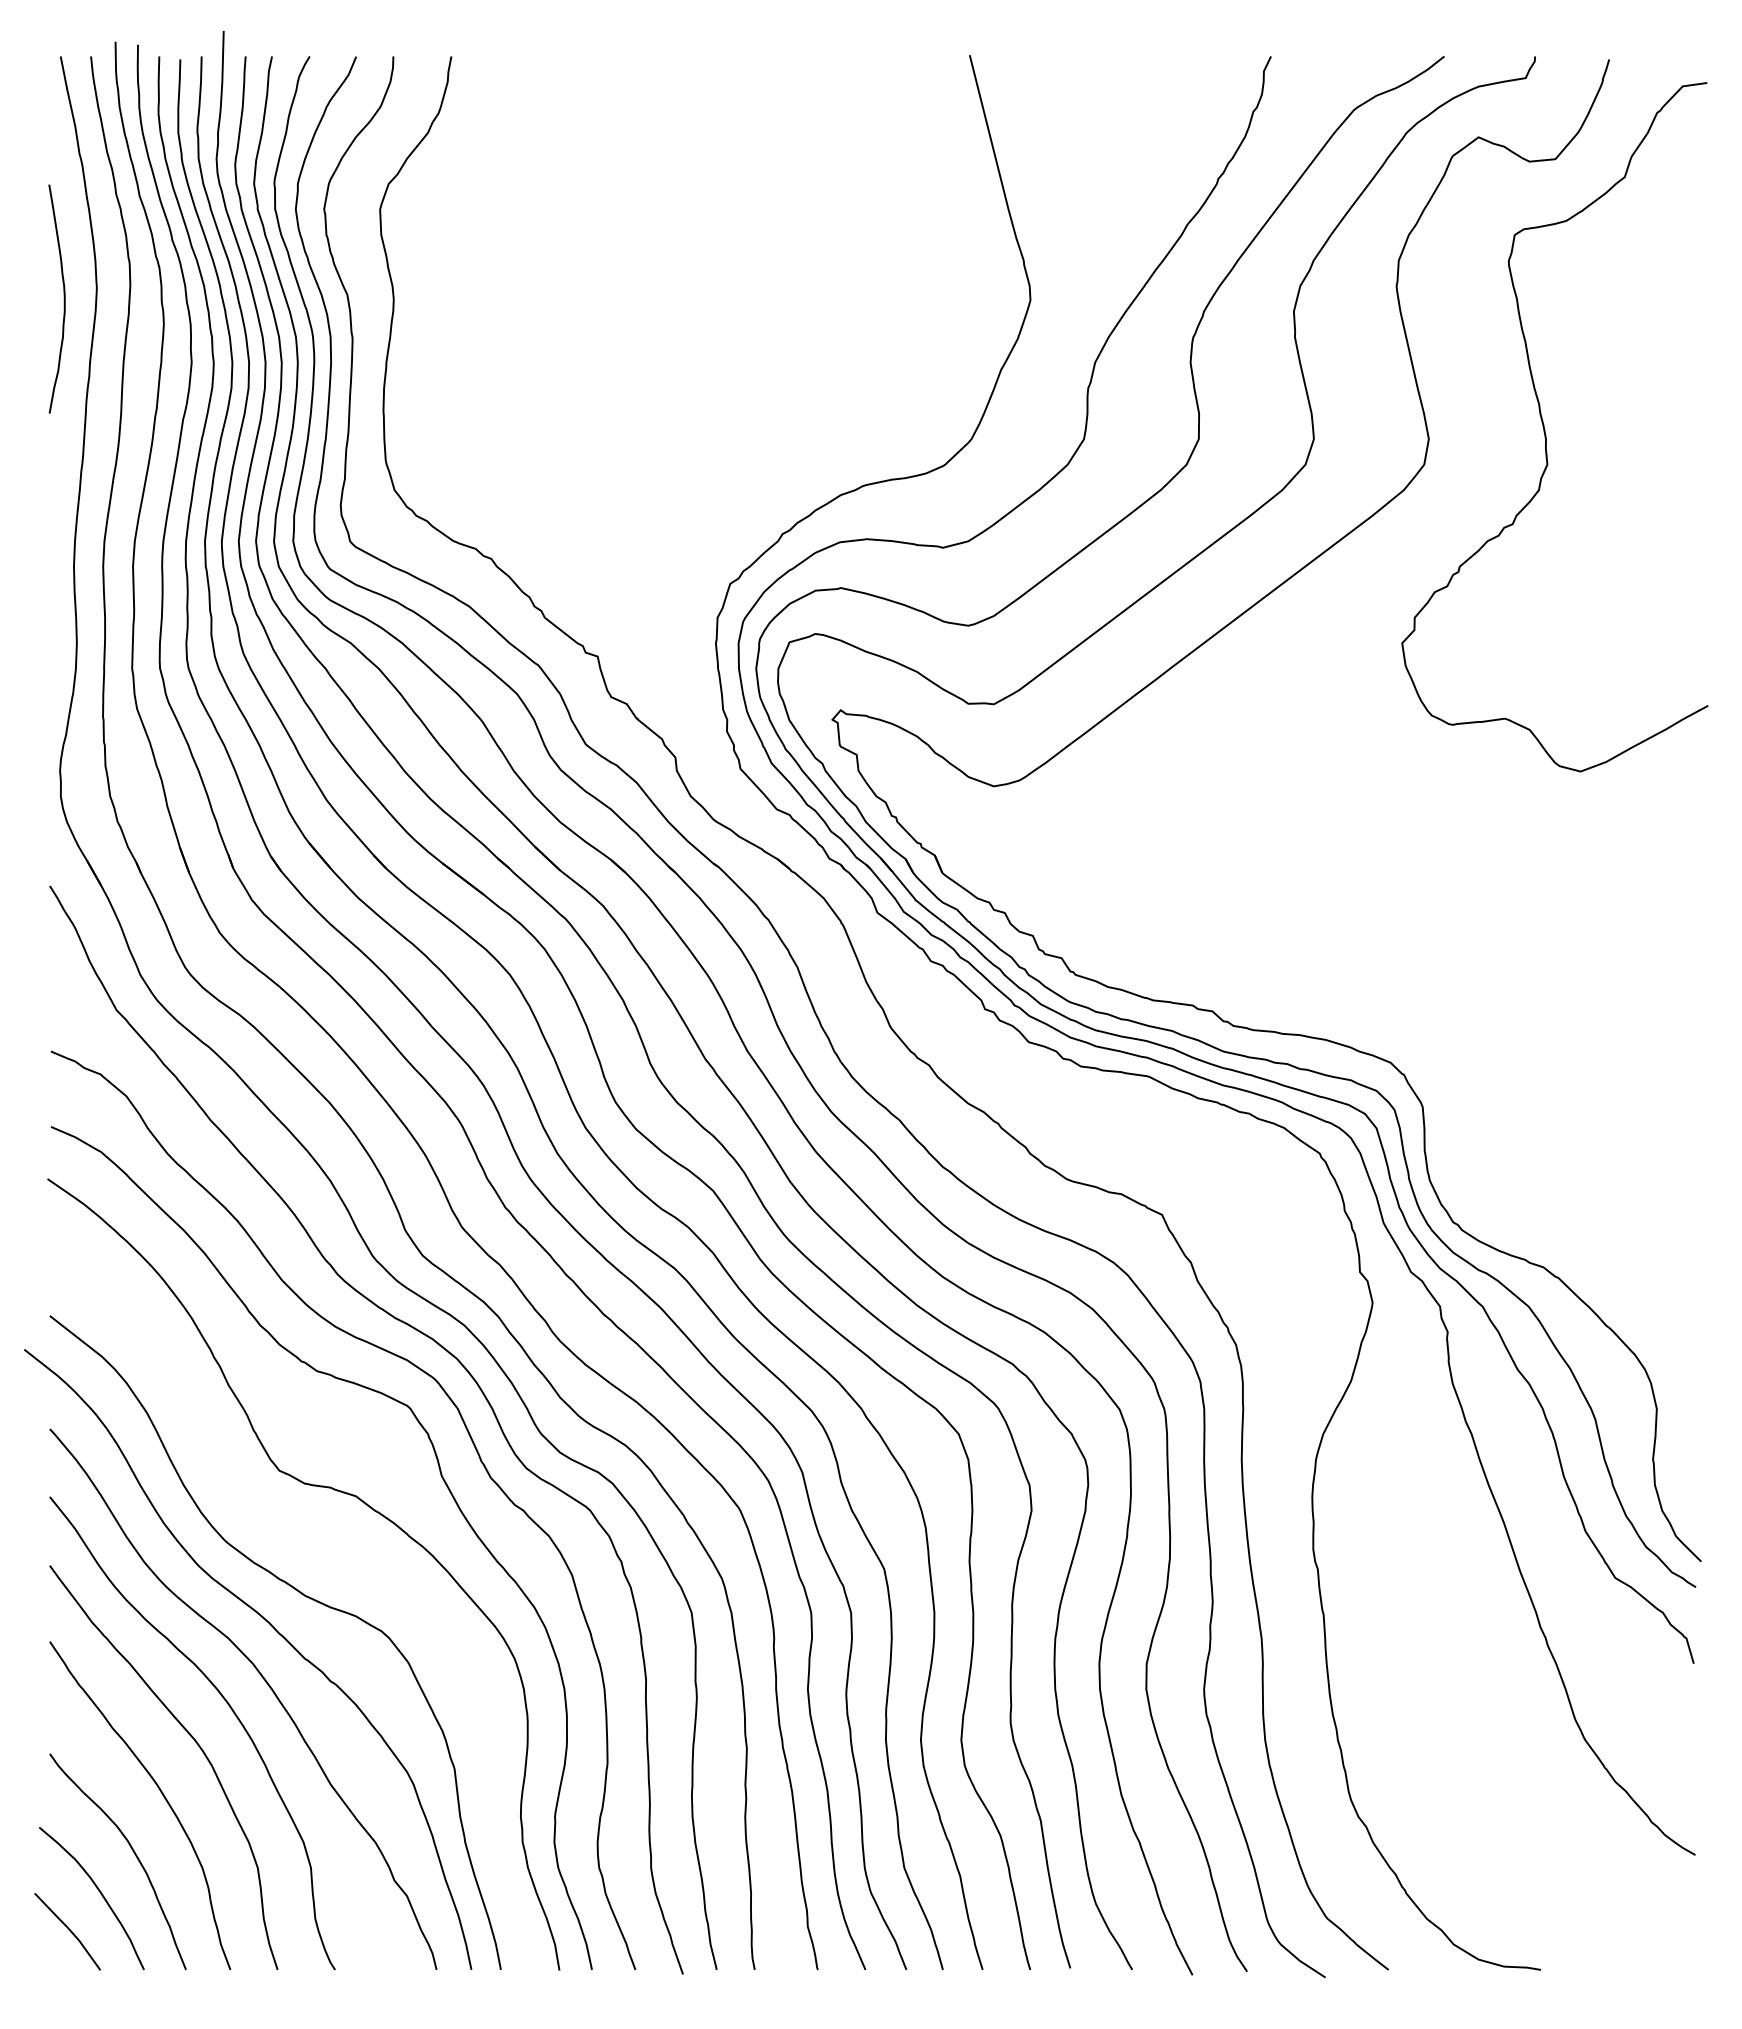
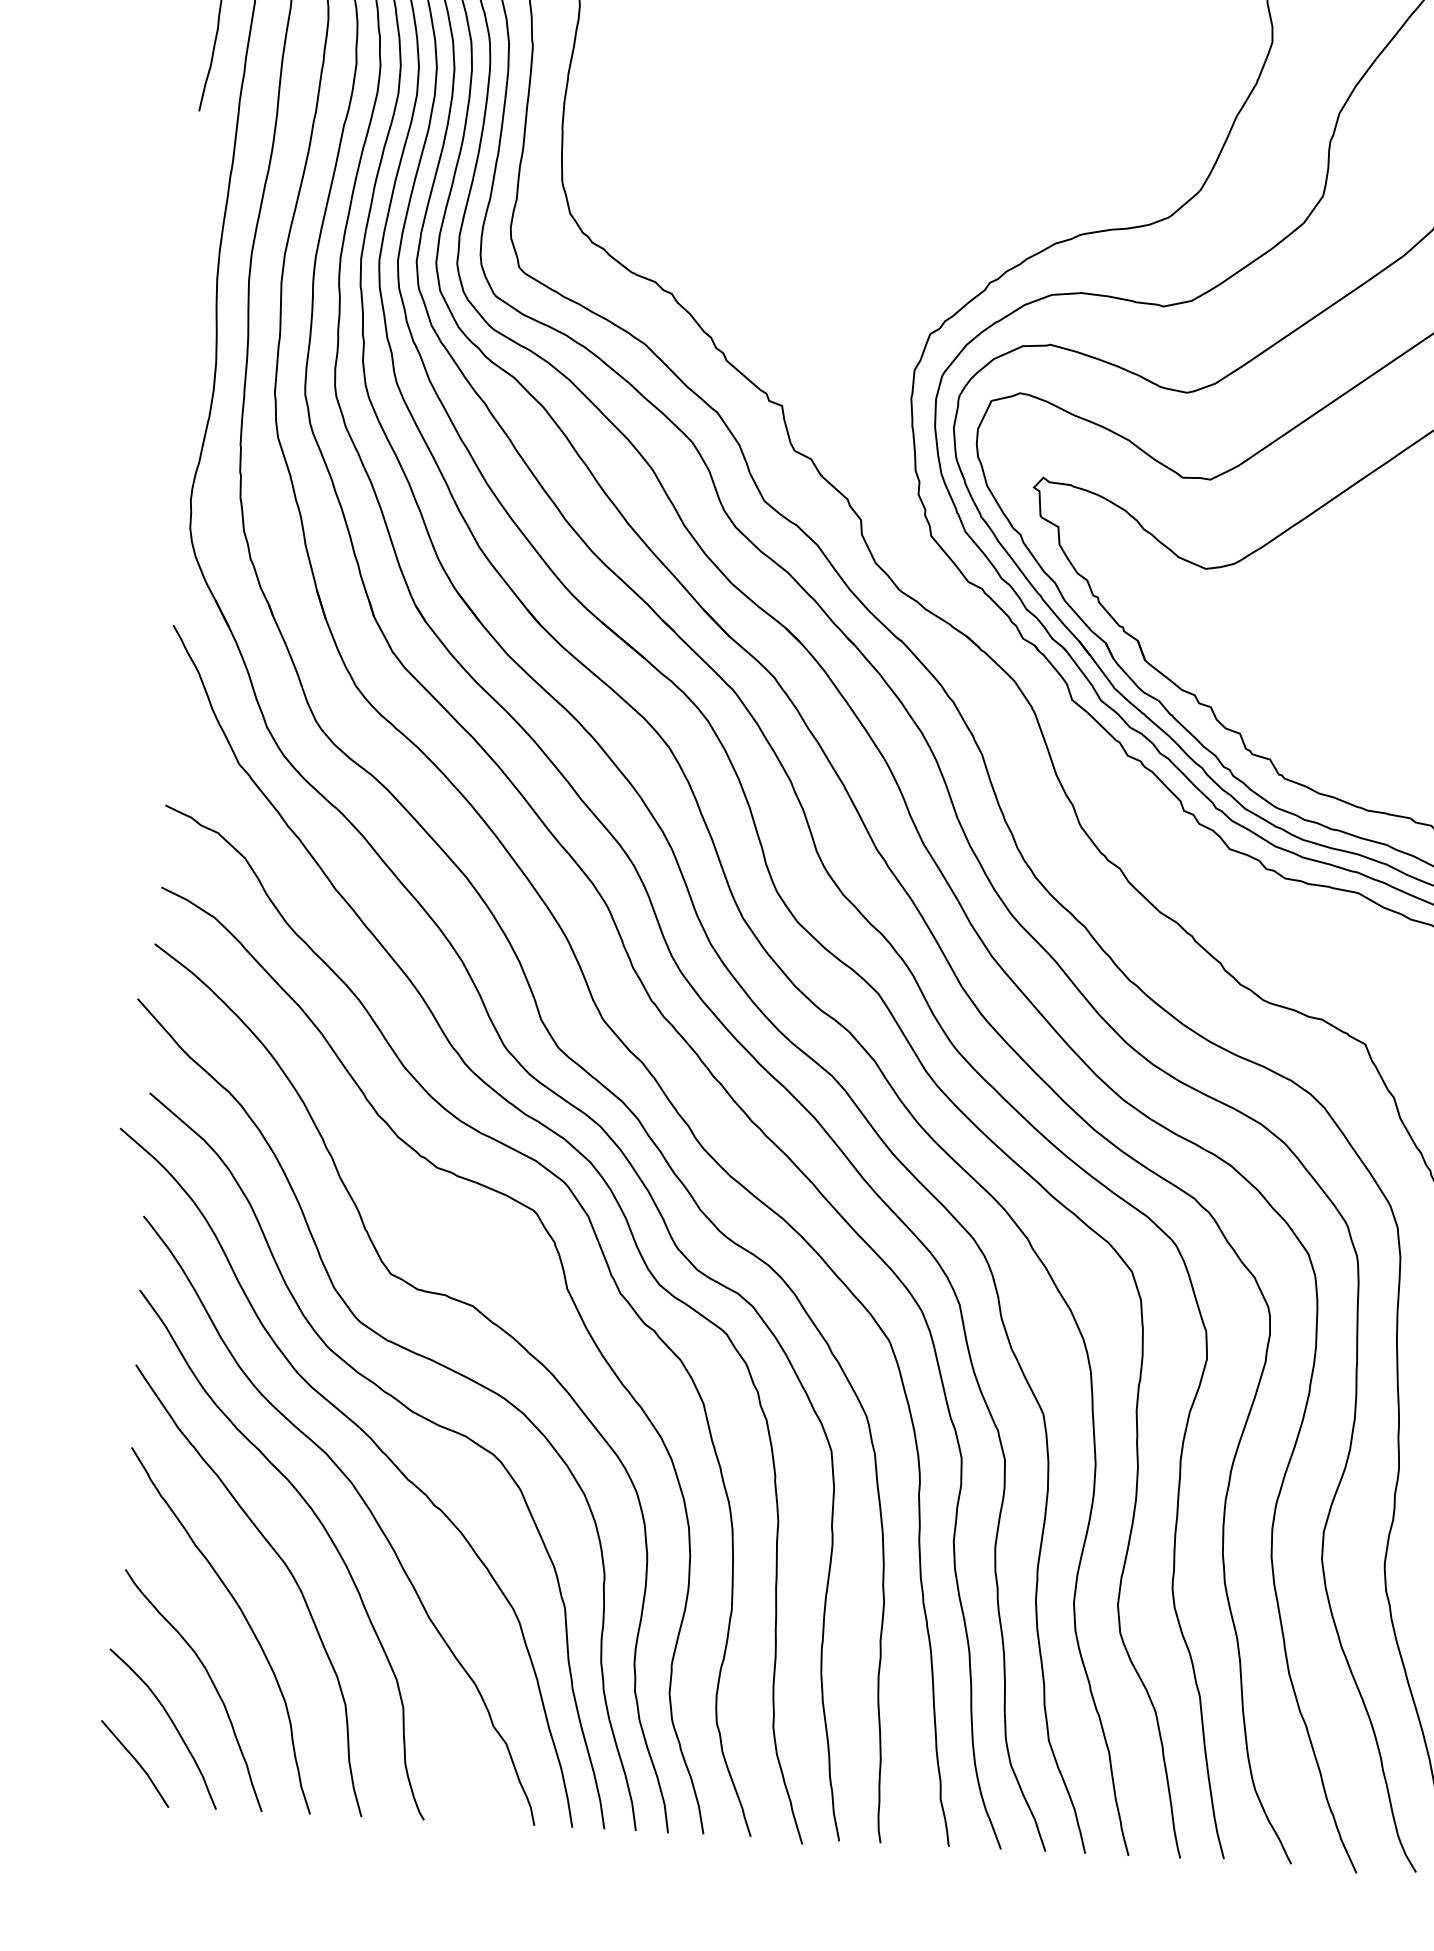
curve: (305, 1543) -> (415, 1354), added

